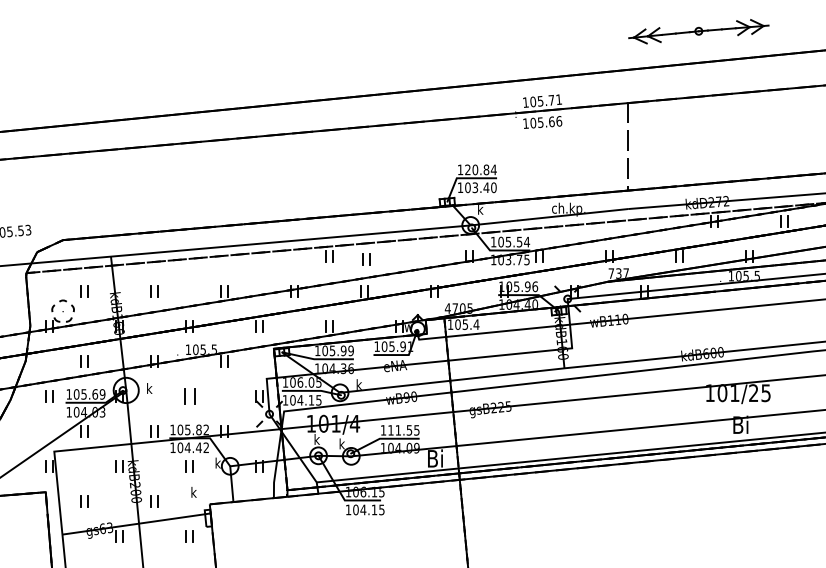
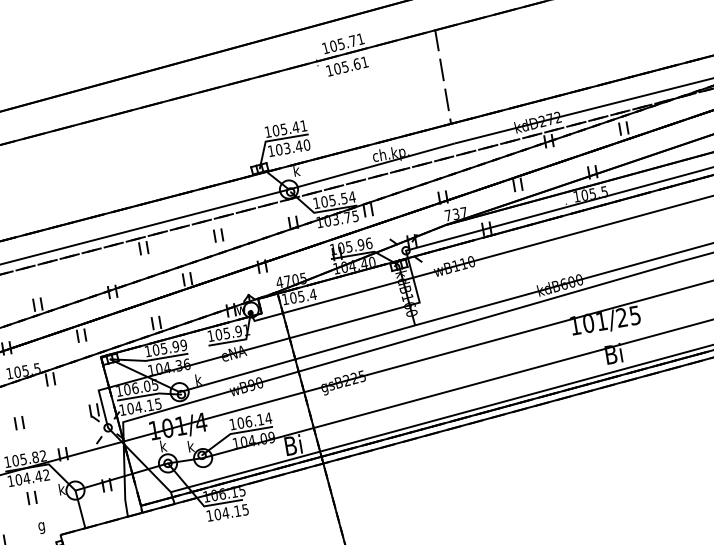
text: (559, 121) -> (365, 62), 105.66 -> 105.61
text: (480, 169) -> (289, 127), 120.84 -> 105.41
part: (366, 259) -> (218, 235), moved
part: (189, 396) -> (19, 423), size x0.71
text: (403, 430) -> (254, 420), 111.55 -> 106.14
text: (193, 493) -> (41, 526), k -> g

